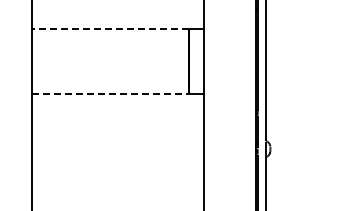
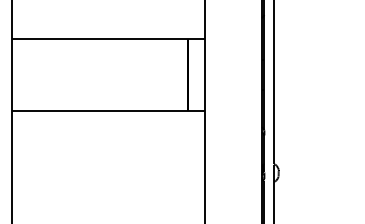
line: (110, 29) -> (100, 39), dashed -> solid
line: (110, 93) -> (100, 110), dashed -> solid

